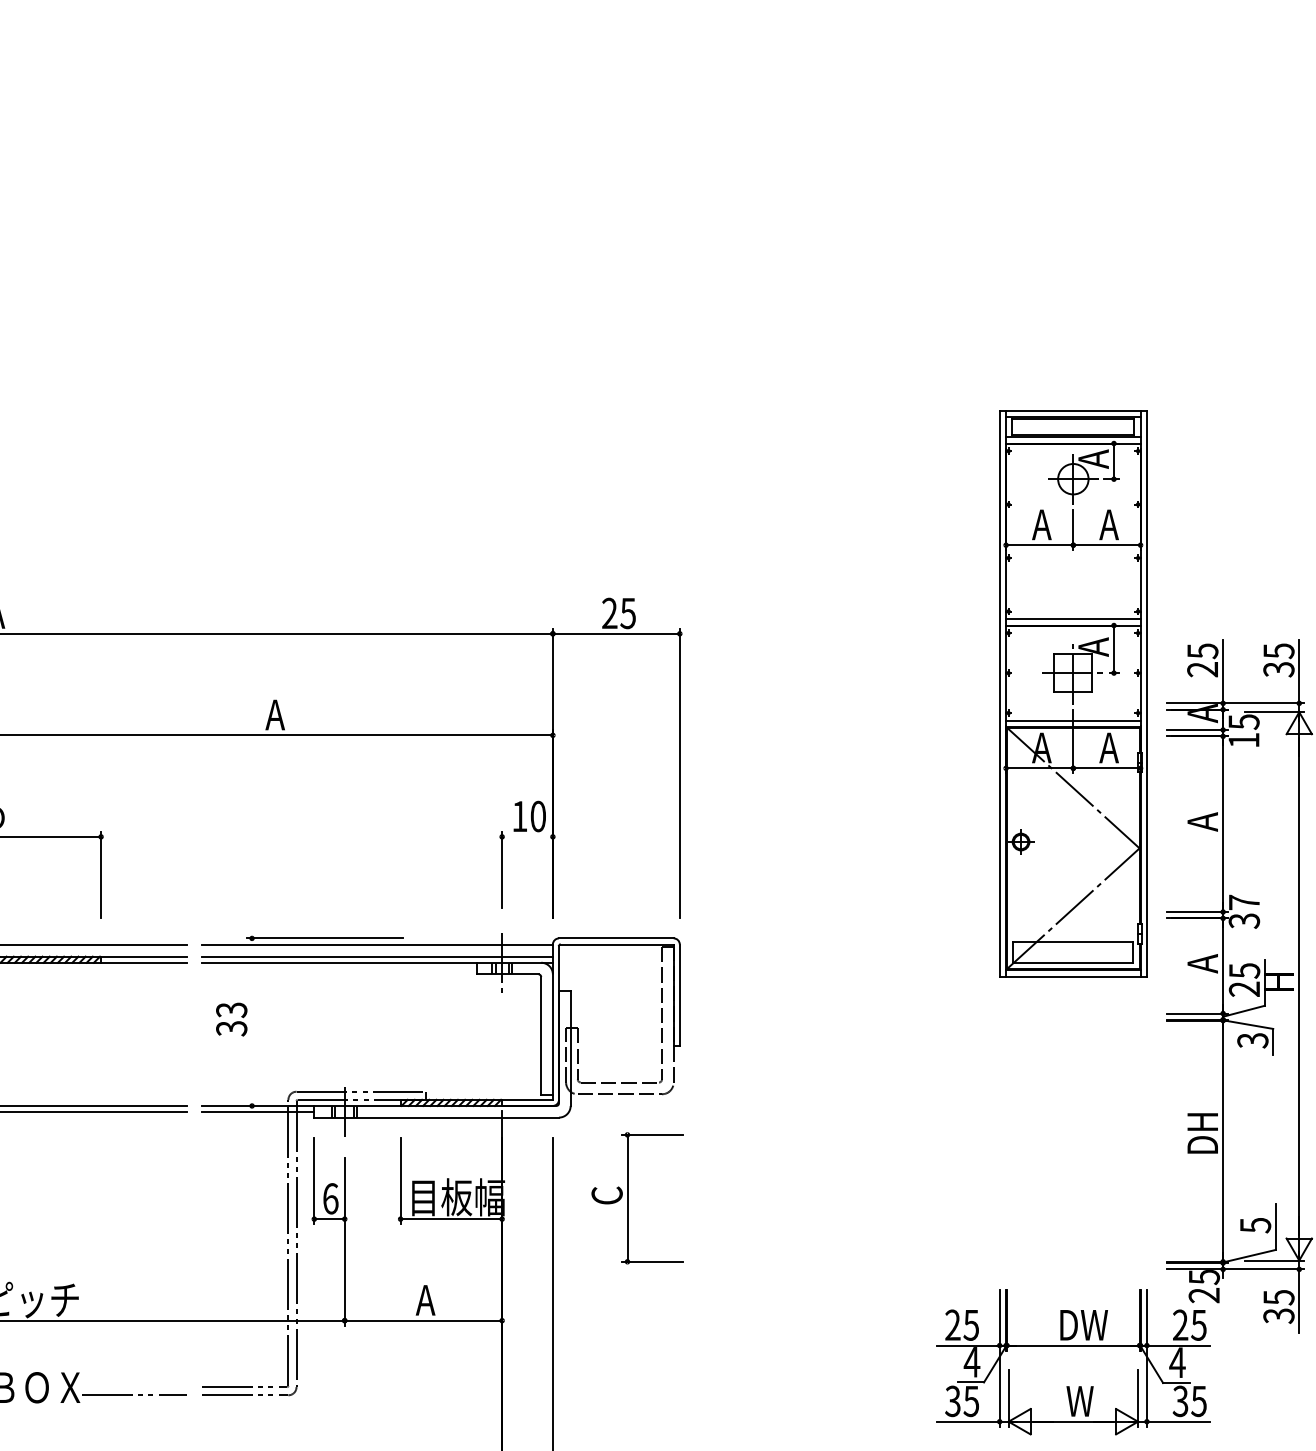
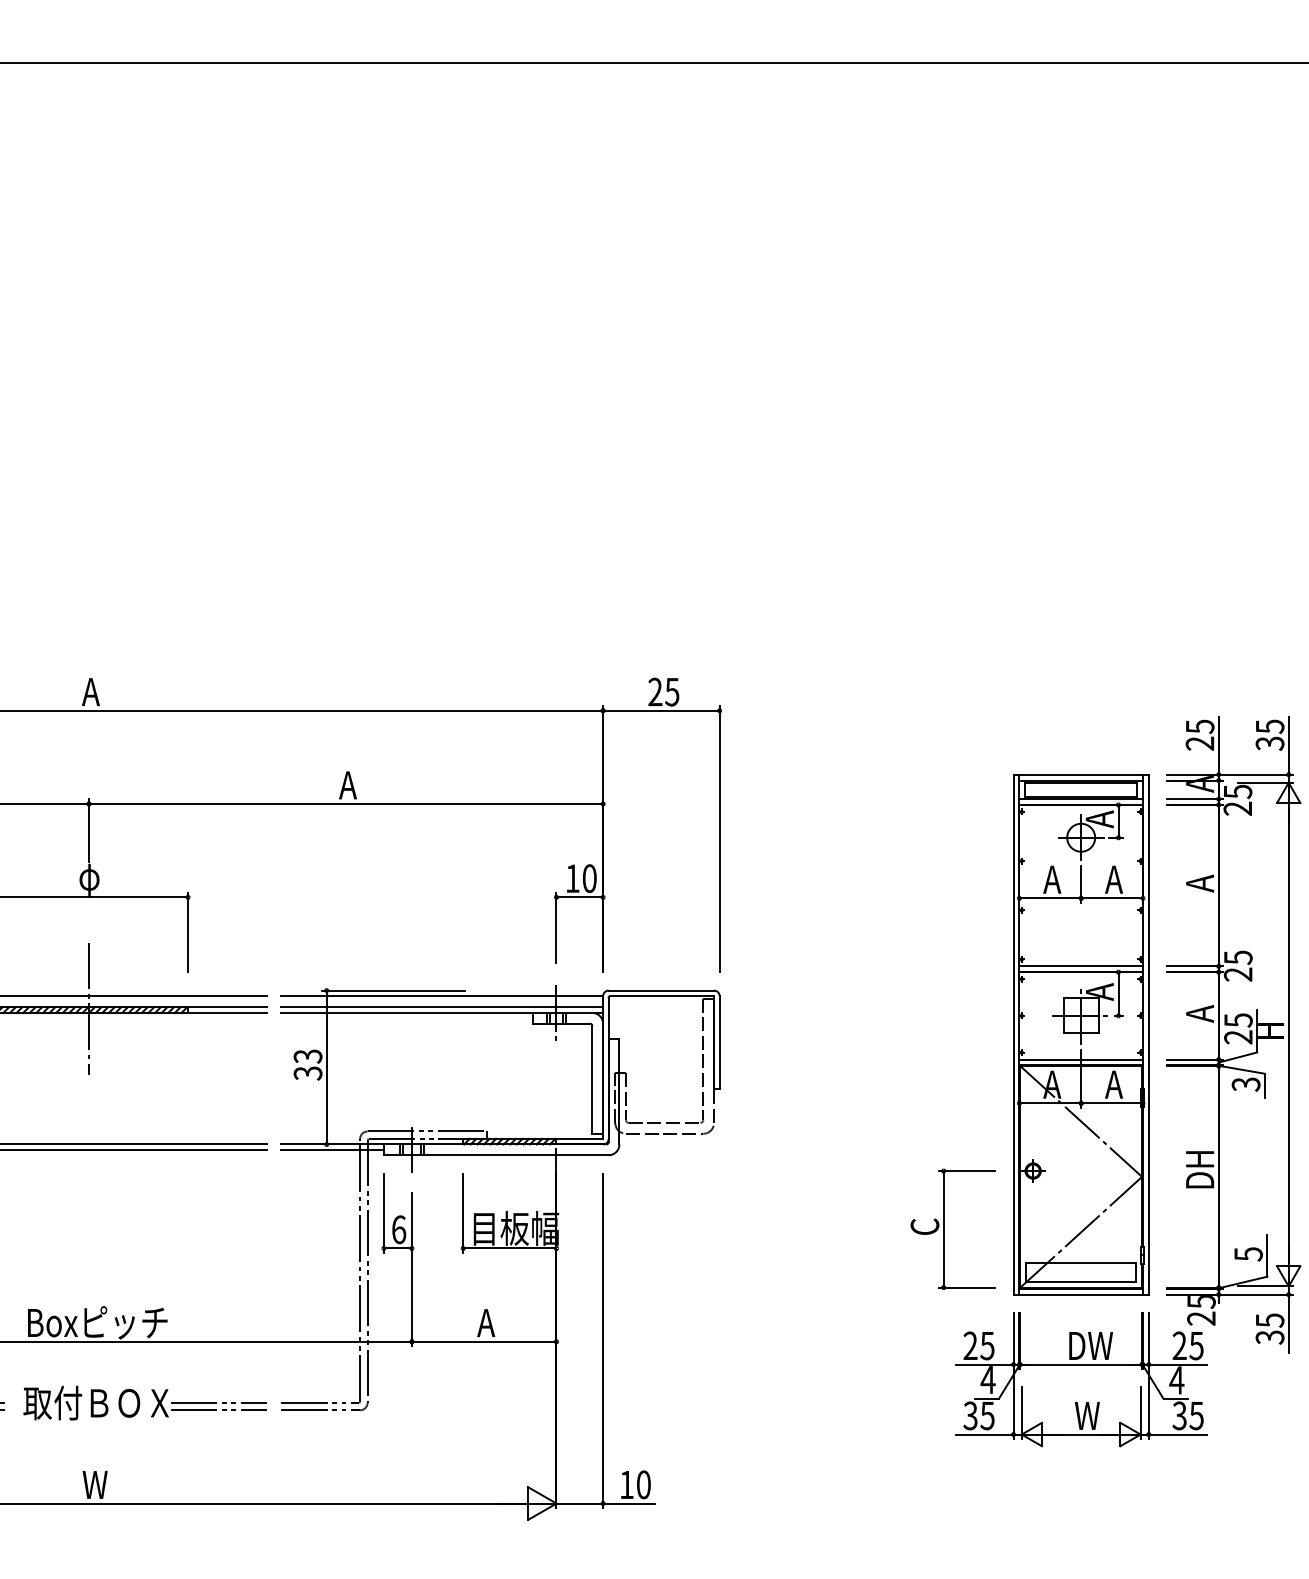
part: (1073, 693) -> (1081, 1034), moved
text: (1243, 740) -> (1237, 808), 15 -> 25
line: (527, 837) -> (579, 897), added
text: (1244, 911) -> (1238, 965), 37 -> 25
line: (251, 1022) -> (326, 1067), added
part: (628, 1198) -> (944, 1229), moved
line: (134, 1386) -> (218, 1402), added

